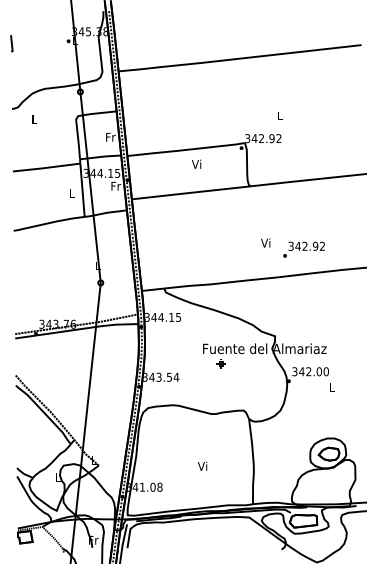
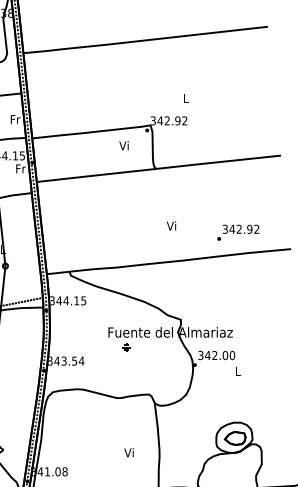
text: (196, 163) -> (123, 144), moved
text: (303, 249) -> (237, 232), moved
text: (202, 465) -> (129, 451), moved

